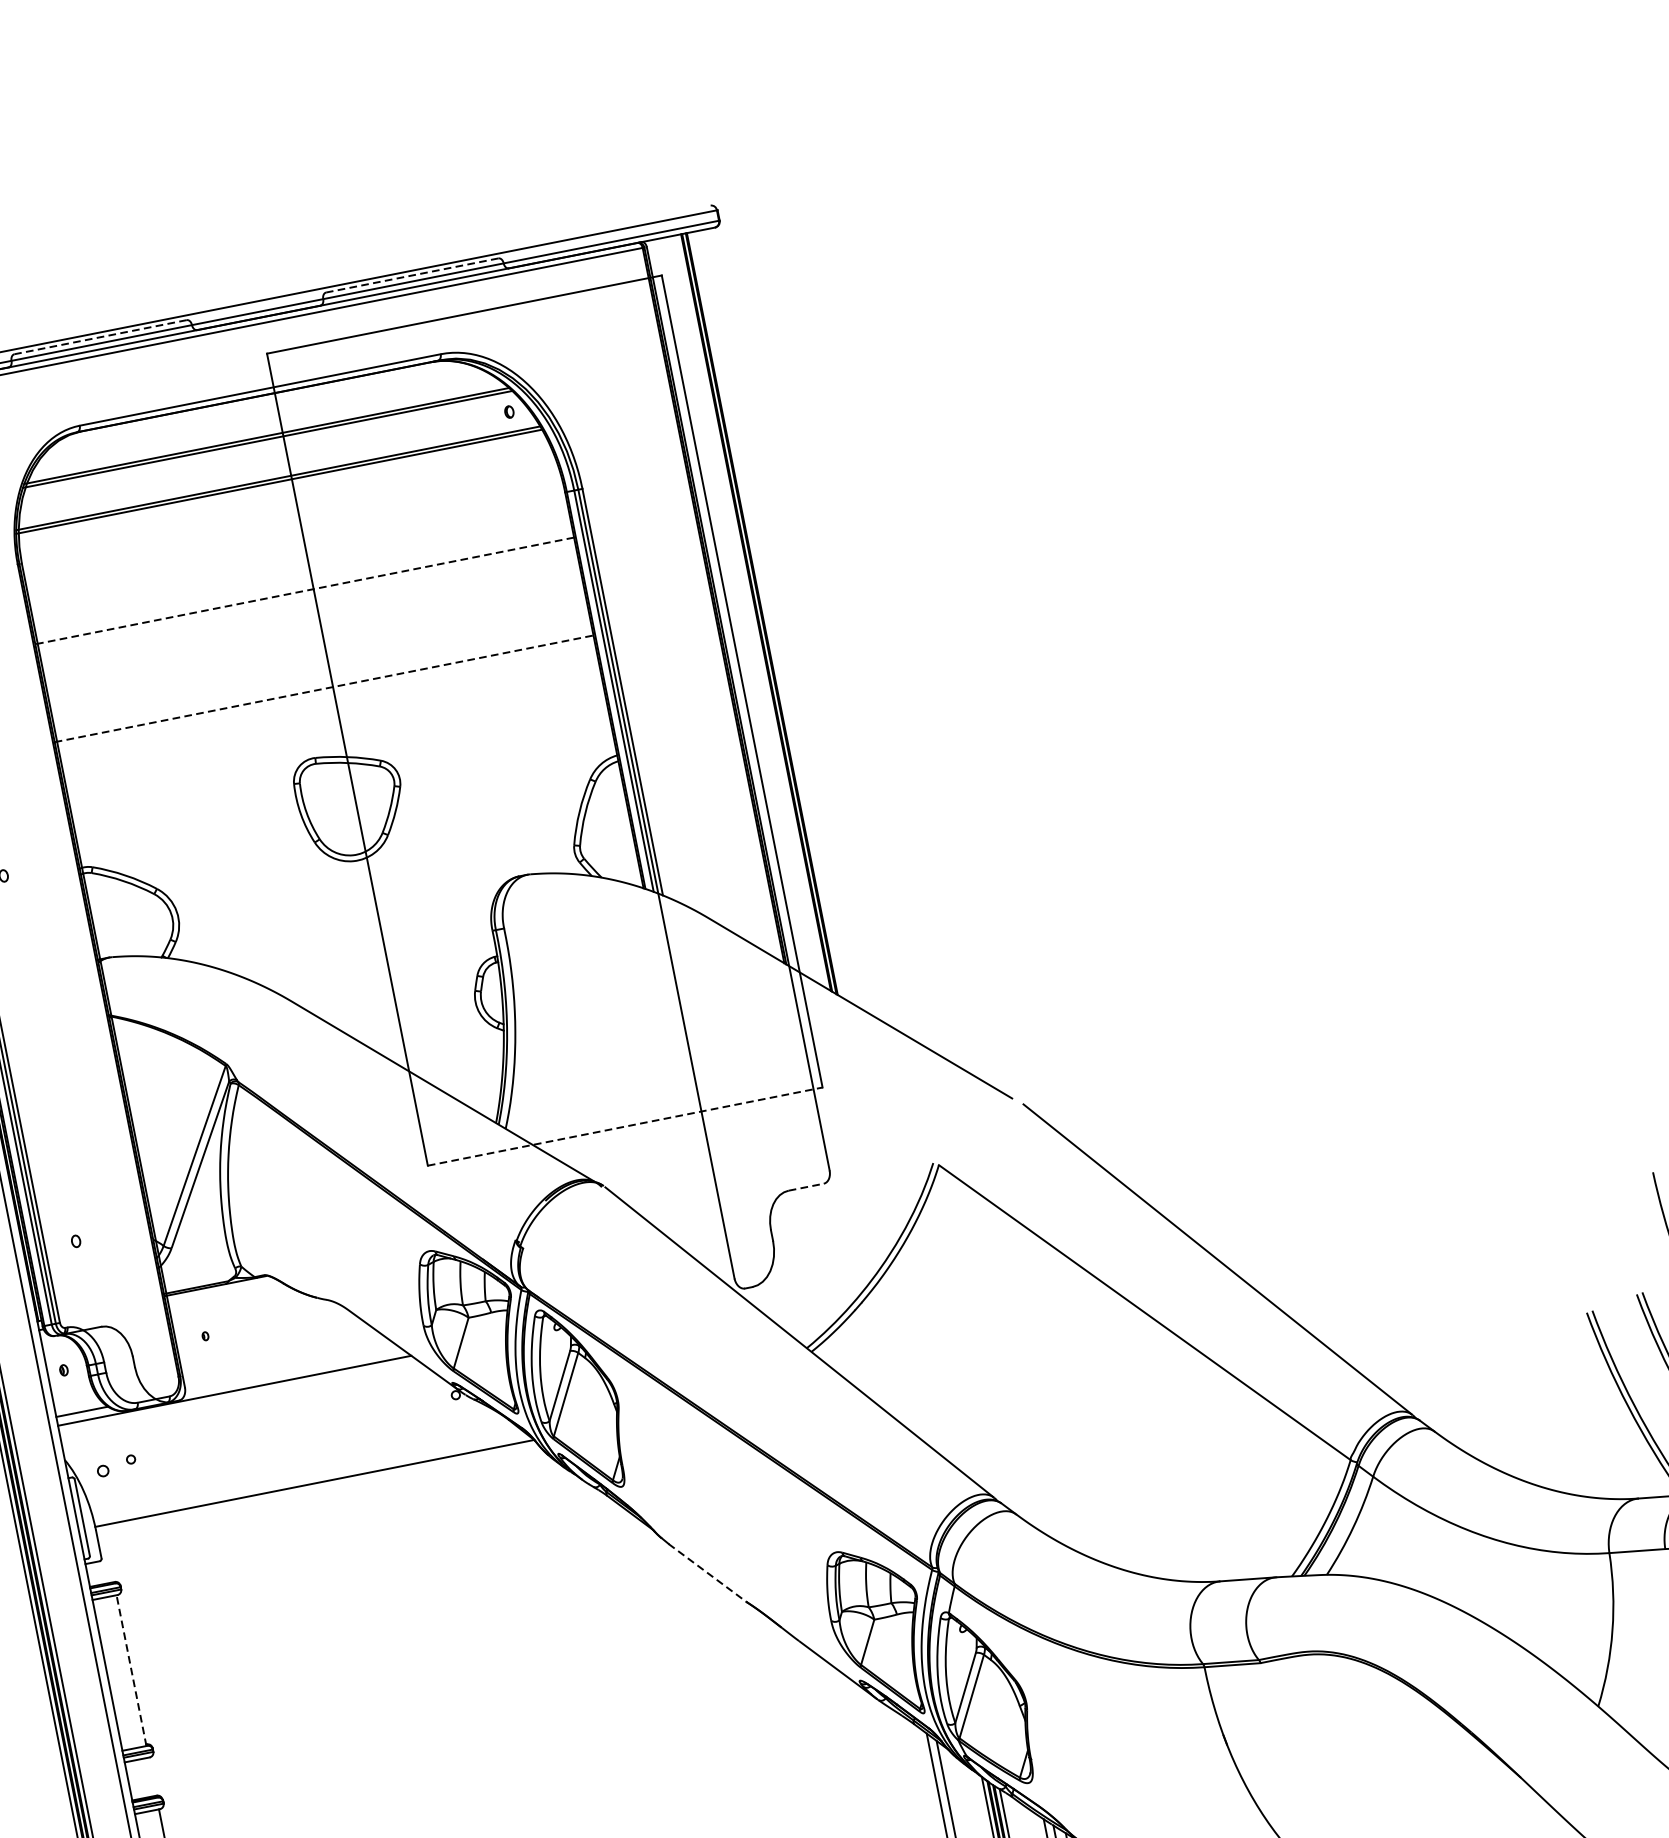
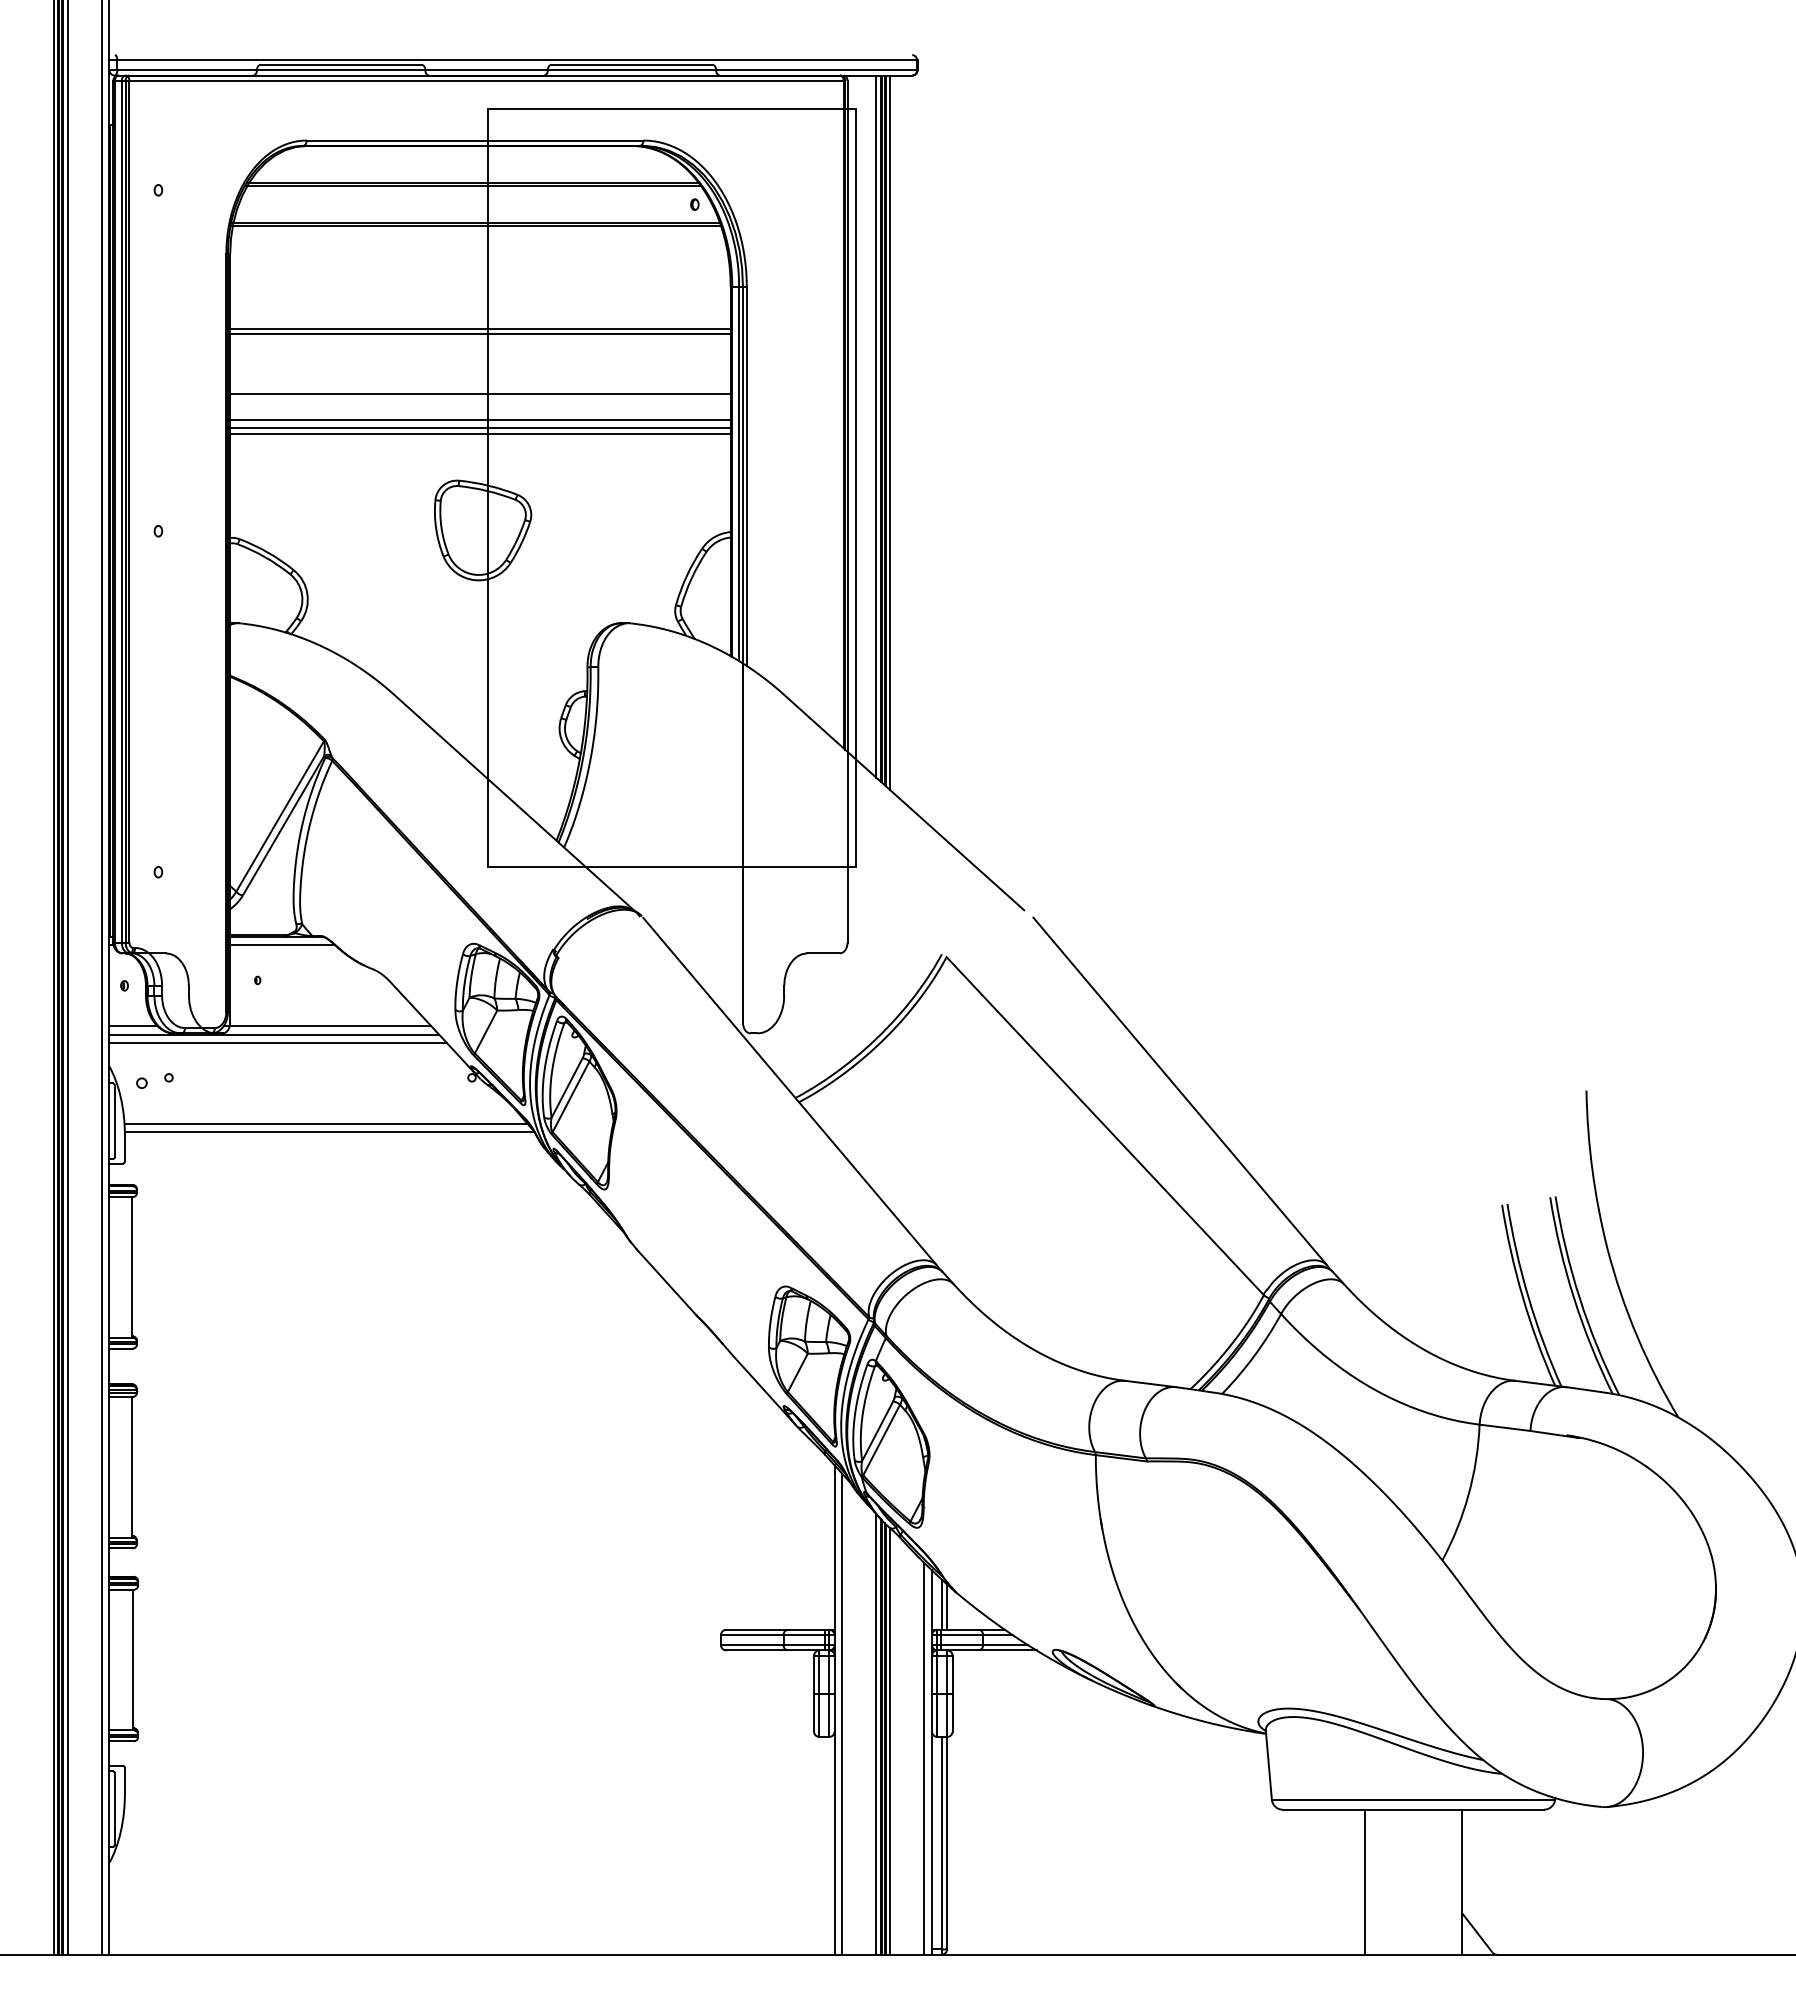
line: (411, 275) -> (631, 64), dashed -> solid
line: (99, 337) -> (340, 64), dashed -> solid
line: (303, 590) -> (478, 328), dashed -> solid
line: (305, 597) -> (478, 334), added
line: (751, 611) -> (876, 426), added
line: (767, 614) -> (890, 432), added
line: (317, 660) -> (478, 393), added
line: (324, 689) -> (479, 420), dashed -> solid
line: (325, 697) -> (478, 428), added
line: (326, 703) -> (478, 433), added
line: (625, 1126) -> (672, 866), dashed -> solid
line: (807, 1187) -> (824, 953), dashed -> solid
line: (223, 1293) -> (281, 945), added
line: (290, 1370) -> (327, 1026), added
line: (239, 1398) -> (277, 1042), added
line: (308, 1475) -> (325, 1123), added
line: (707, 1573) -> (666, 1282), dashed -> solid
line: (130, 1669) -> (131, 1266), dashed -> solid

